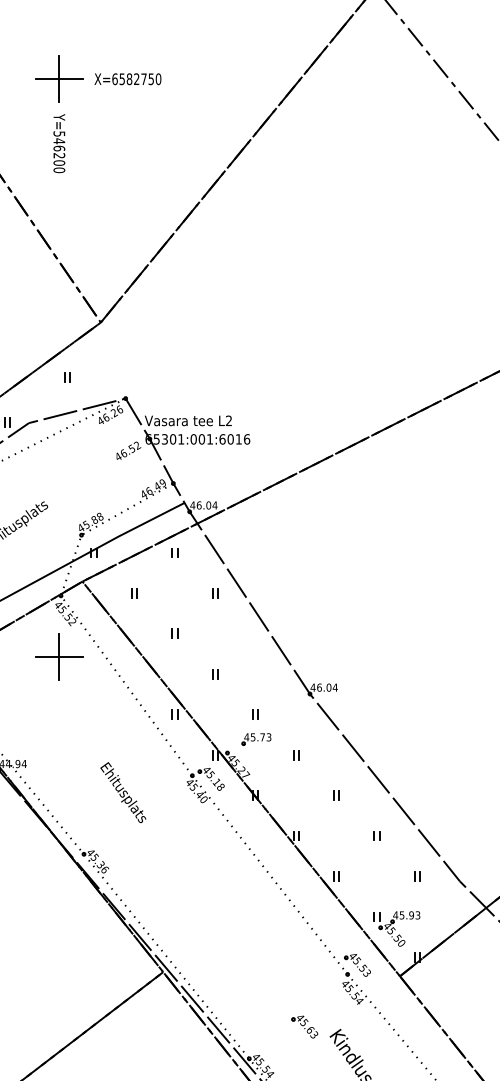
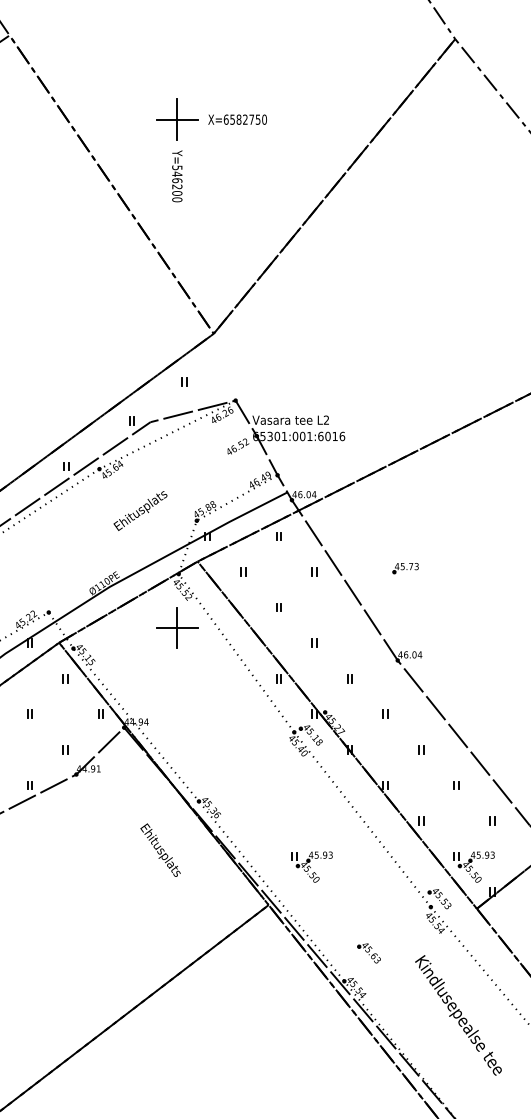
part: (256, 739) -> (405, 568), moved
text: (123, 791) -> (160, 849), moved
part: (211, 928) -> (311, 866), added
part: (304, 1027) -> (368, 953), moved

